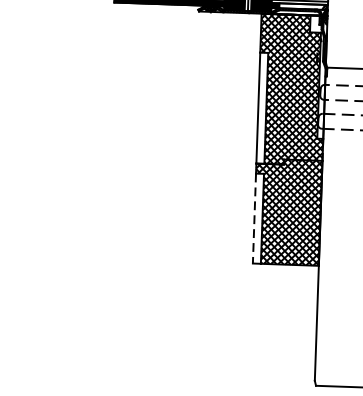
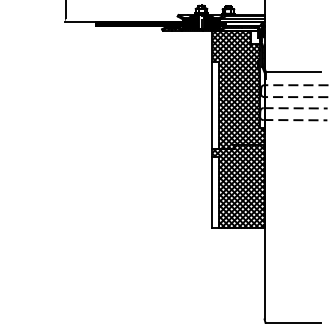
line: (254, 218) -> (212, 192), dashed -> solid

